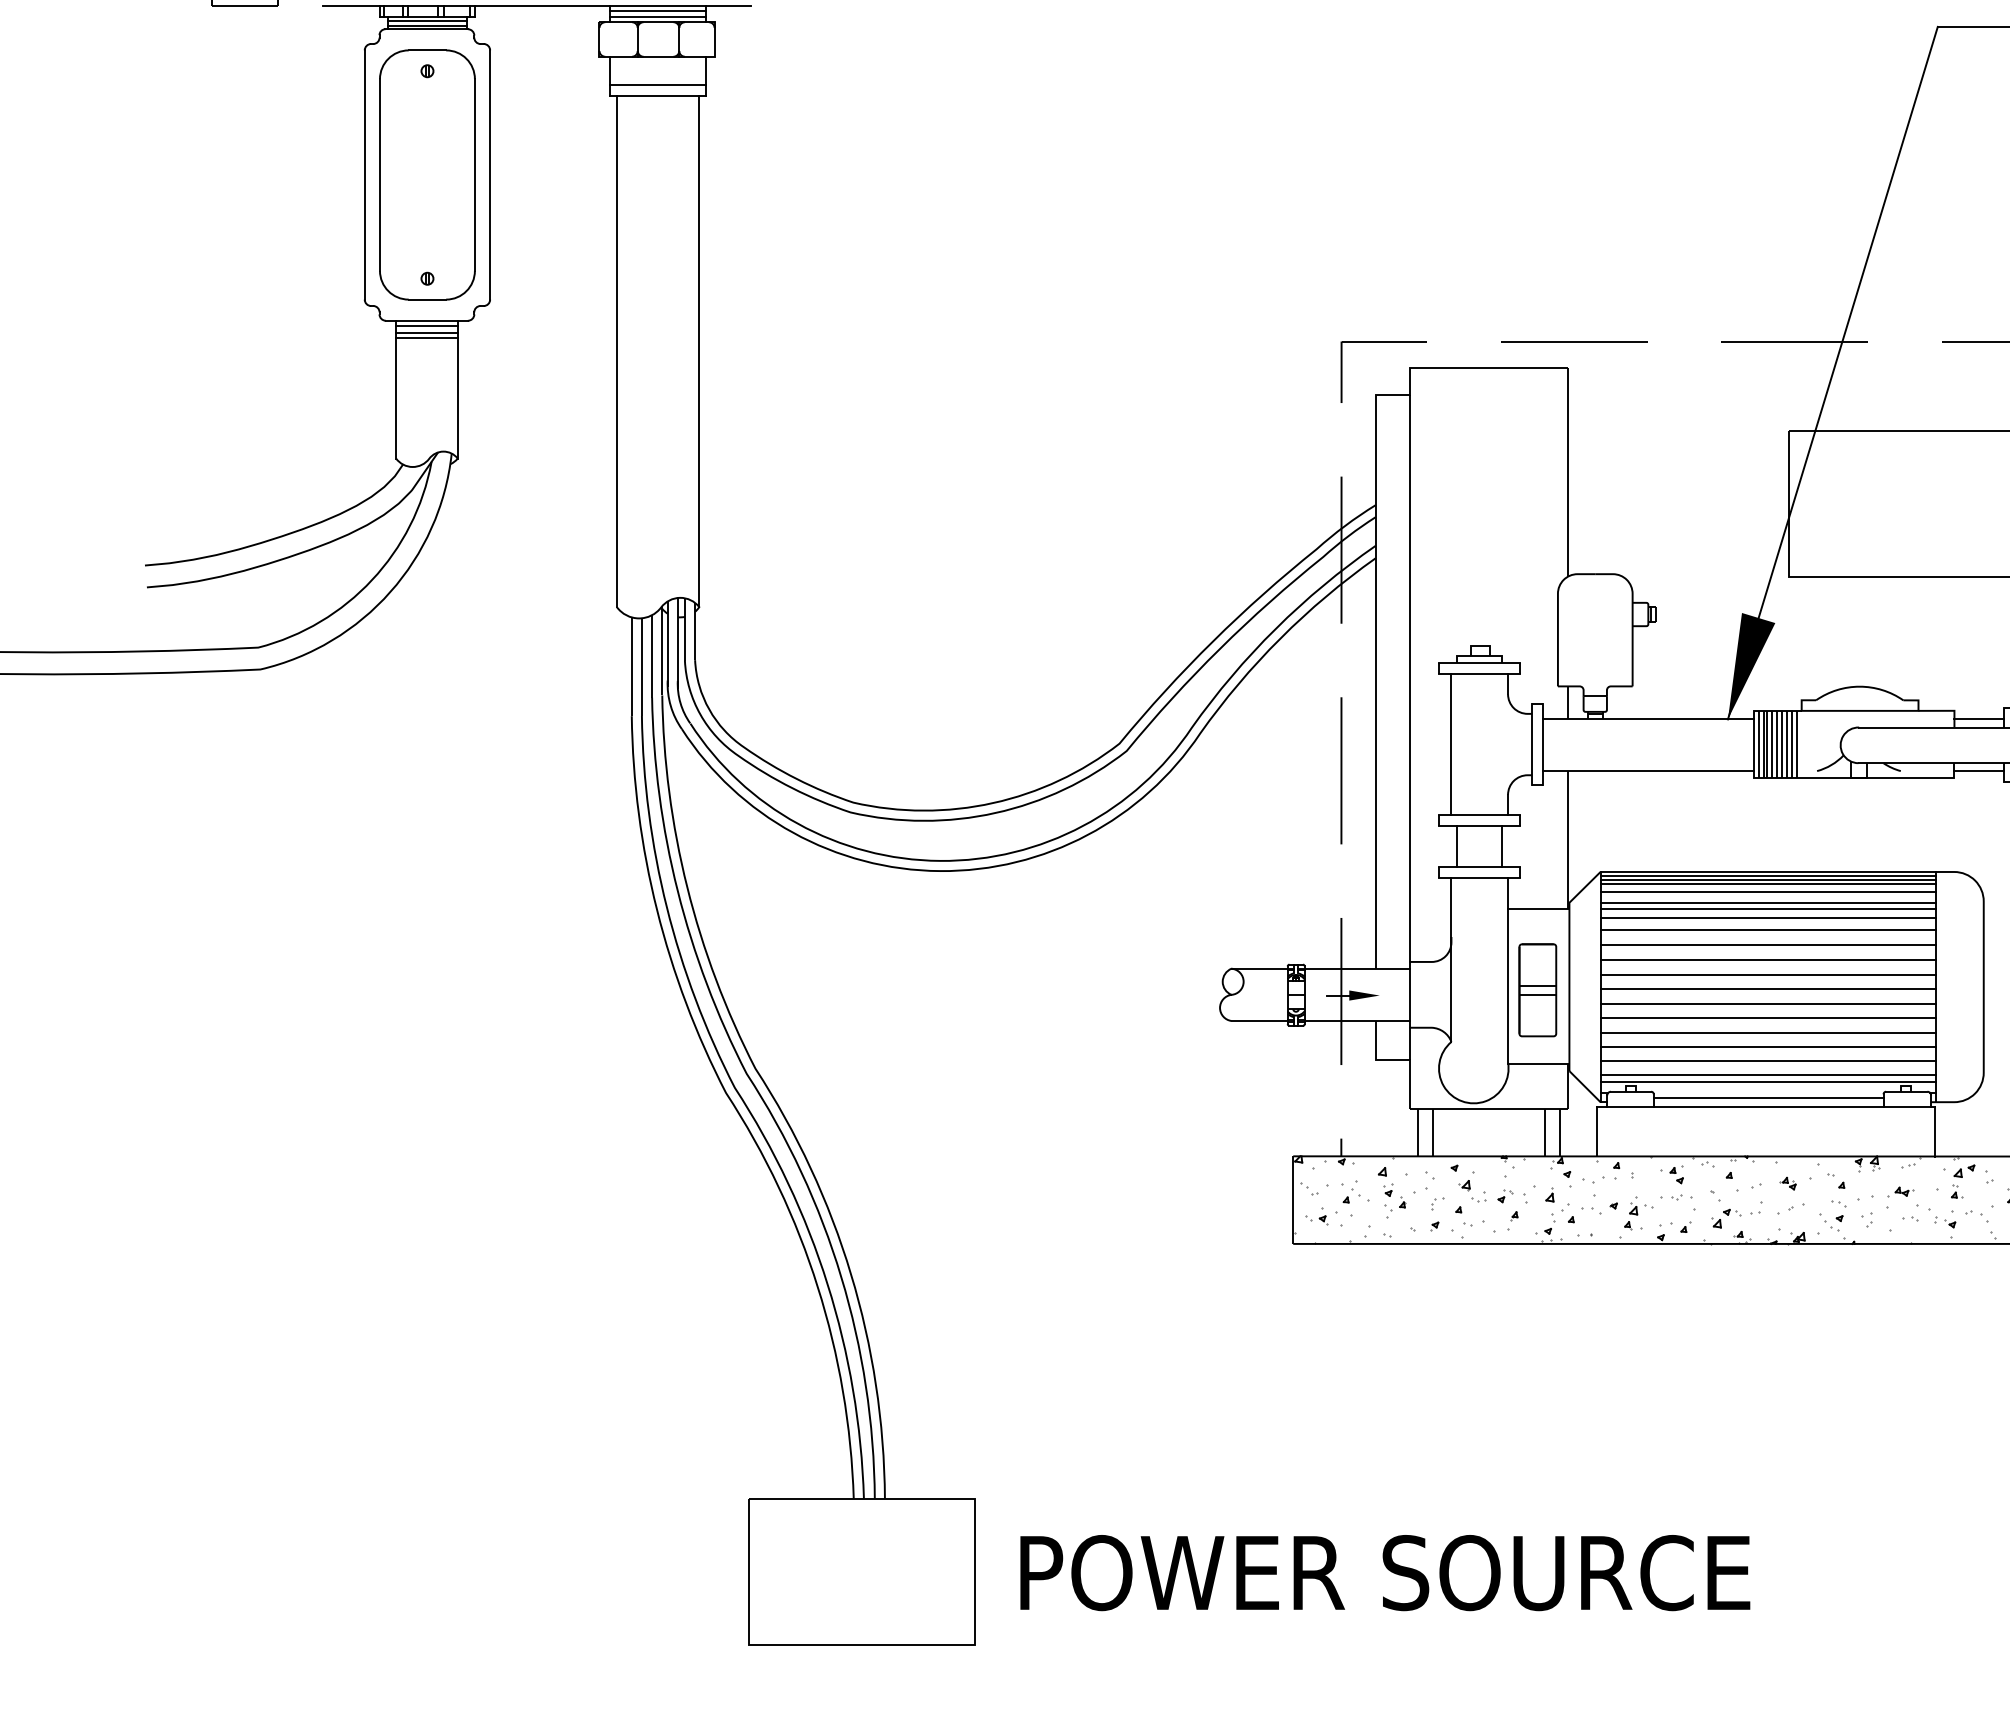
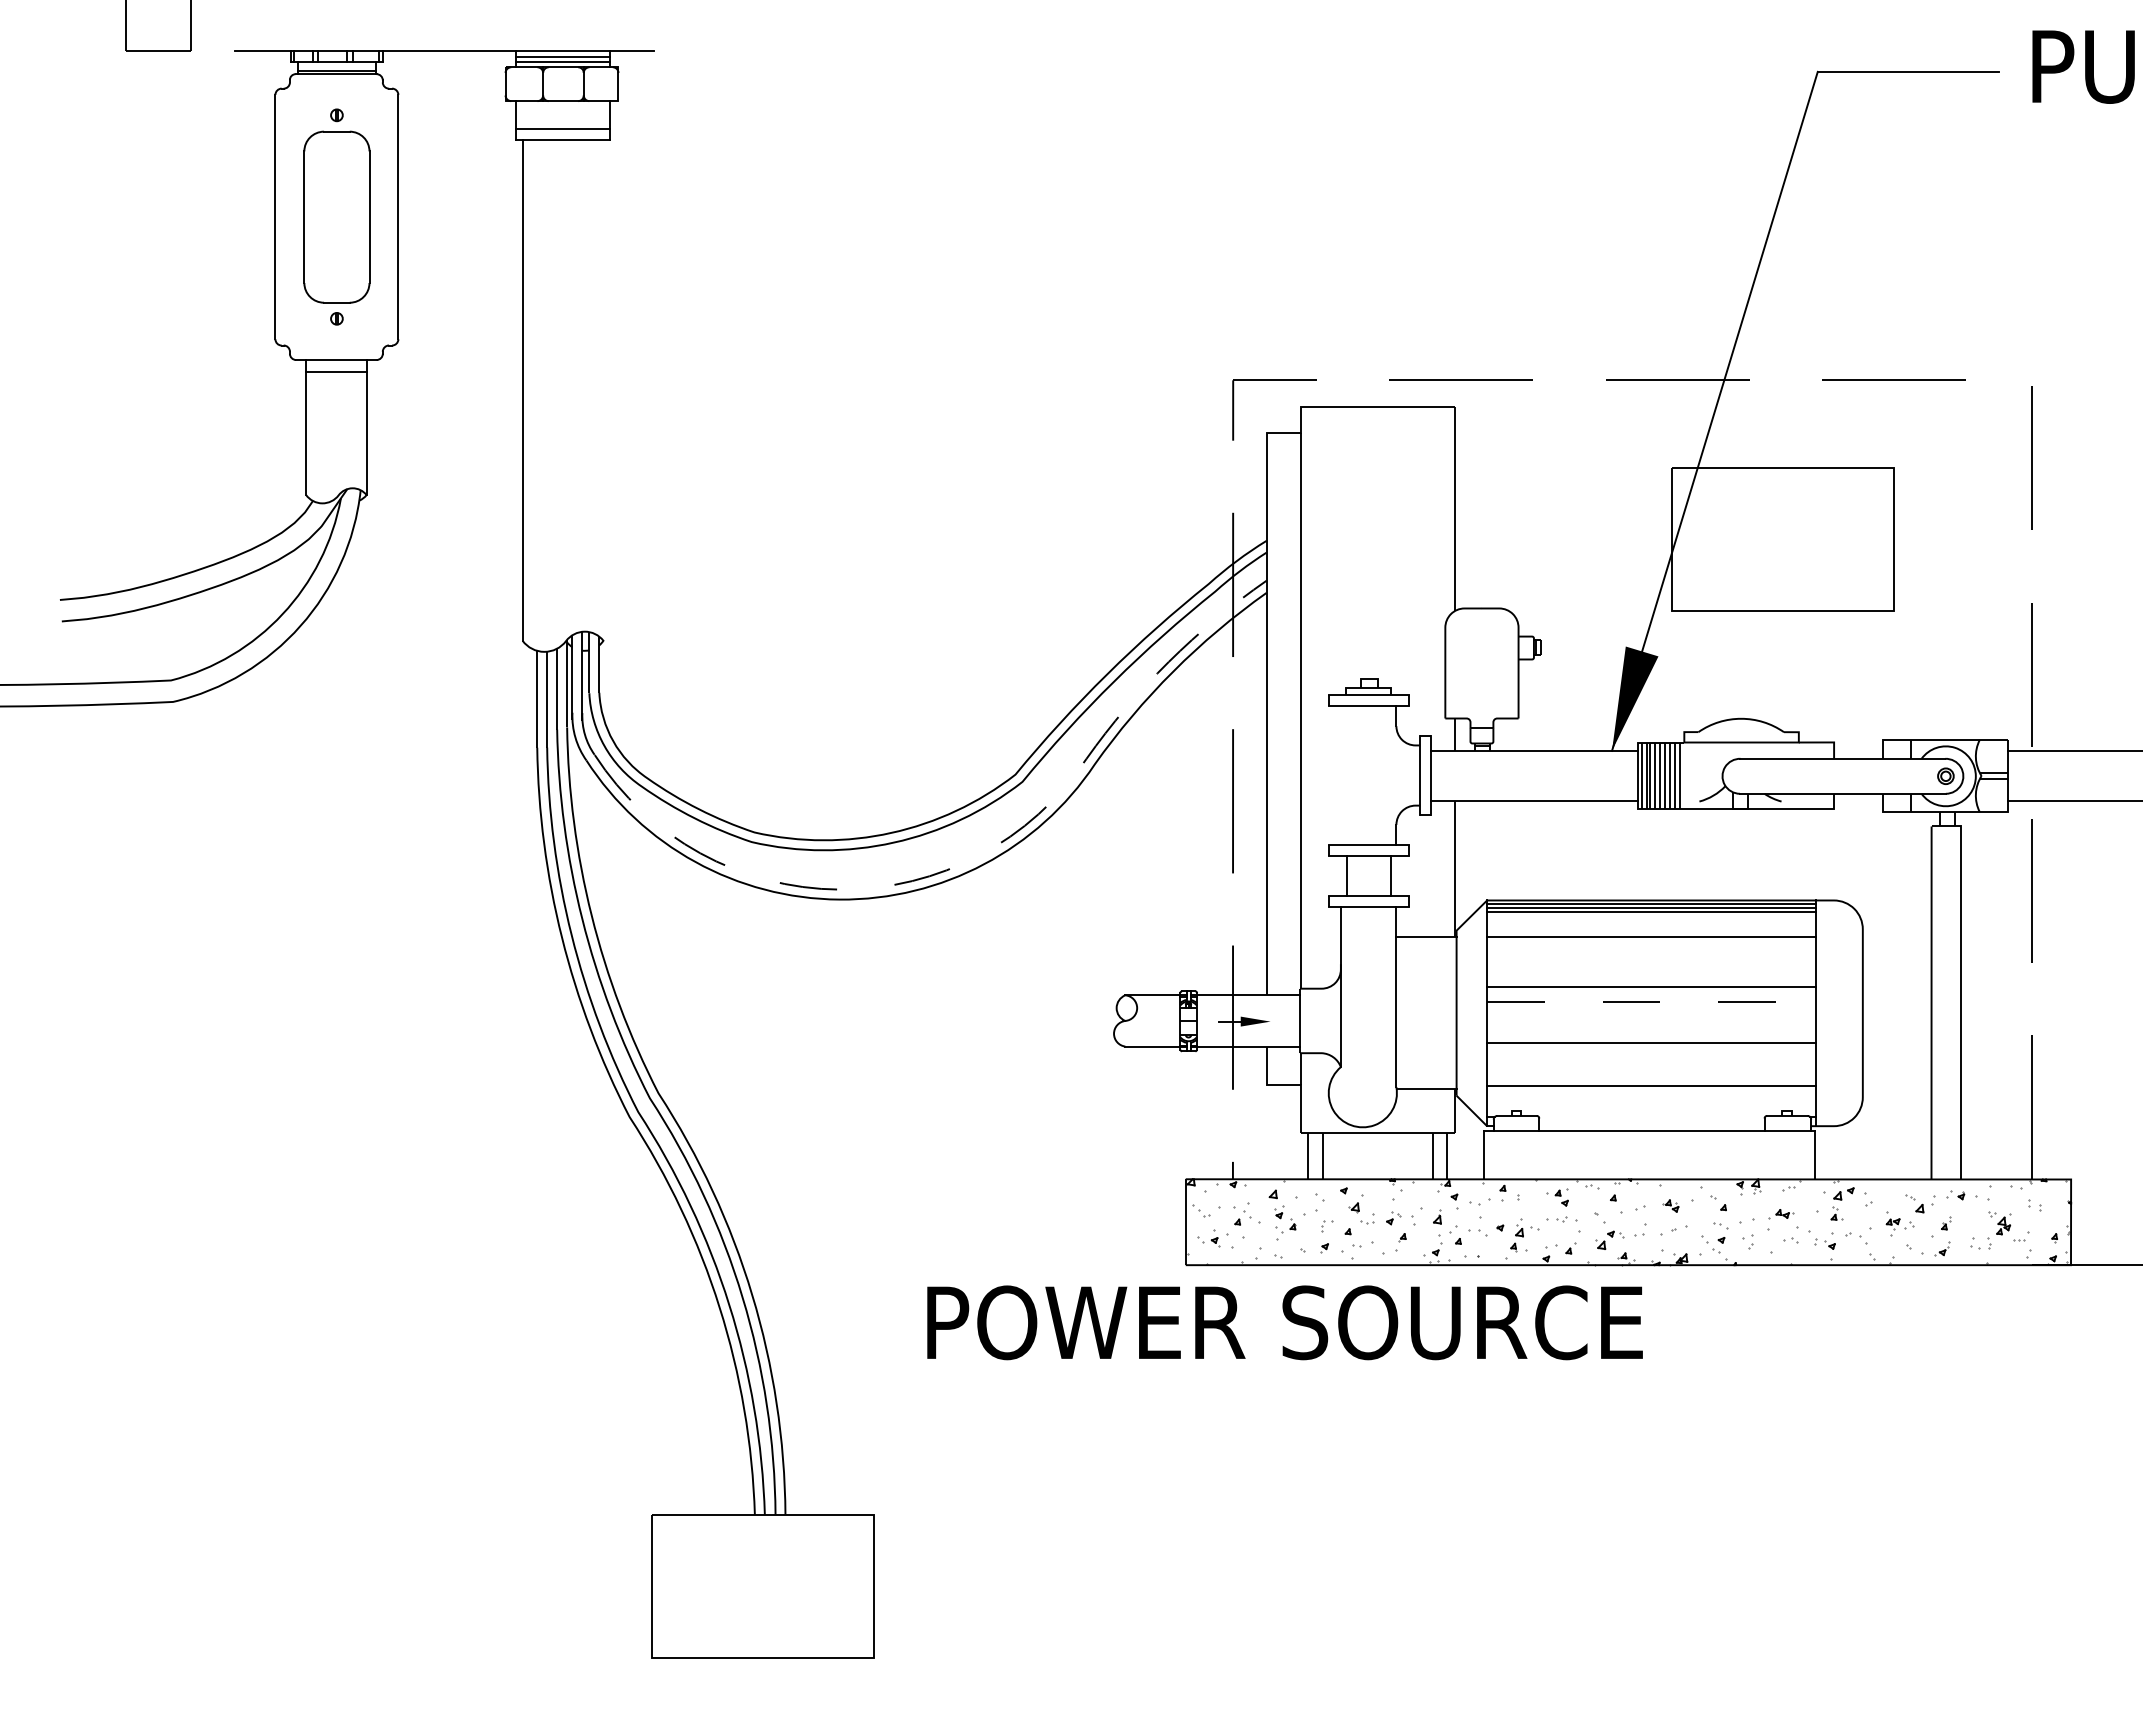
line: (427, 21) -> (336, 66), removed
part: (427, 175) -> (336, 217), size x0.7
line: (427, 326) -> (336, 365), removed
line: (427, 337) -> (336, 376), removed
line: (699, 350) -> (603, 389), removed
line: (1979, 719) -> (1858, 750), removed
line: (1451, 744) -> (1340, 775), removed
line: (1979, 771) -> (1858, 801), removed
line: (1063, 835) -> (960, 864), solid -> dashed
line: (1768, 891) -> (1651, 919), removed
line: (1768, 902) -> (1651, 930), removed
line: (1768, 917) -> (1651, 945), removed
line: (1768, 930) -> (1651, 957), removed
line: (1768, 944) -> (1651, 971), removed
line: (1768, 975) -> (1651, 1001), solid -> dashed
line: (1768, 989) -> (1651, 1015), removed
part: (1537, 990) -> (1425, 1016), removed
line: (1768, 1003) -> (1651, 1029), removed
line: (1768, 1033) -> (1651, 1058), removed
line: (1768, 1047) -> (1651, 1072), removed
line: (1768, 1074) -> (1651, 1099), removed
line: (1768, 1082) -> (1651, 1106), removed
line: (1768, 1098) -> (1651, 1122), removed
text: (1384, 1572) -> (1284, 1322), moved

